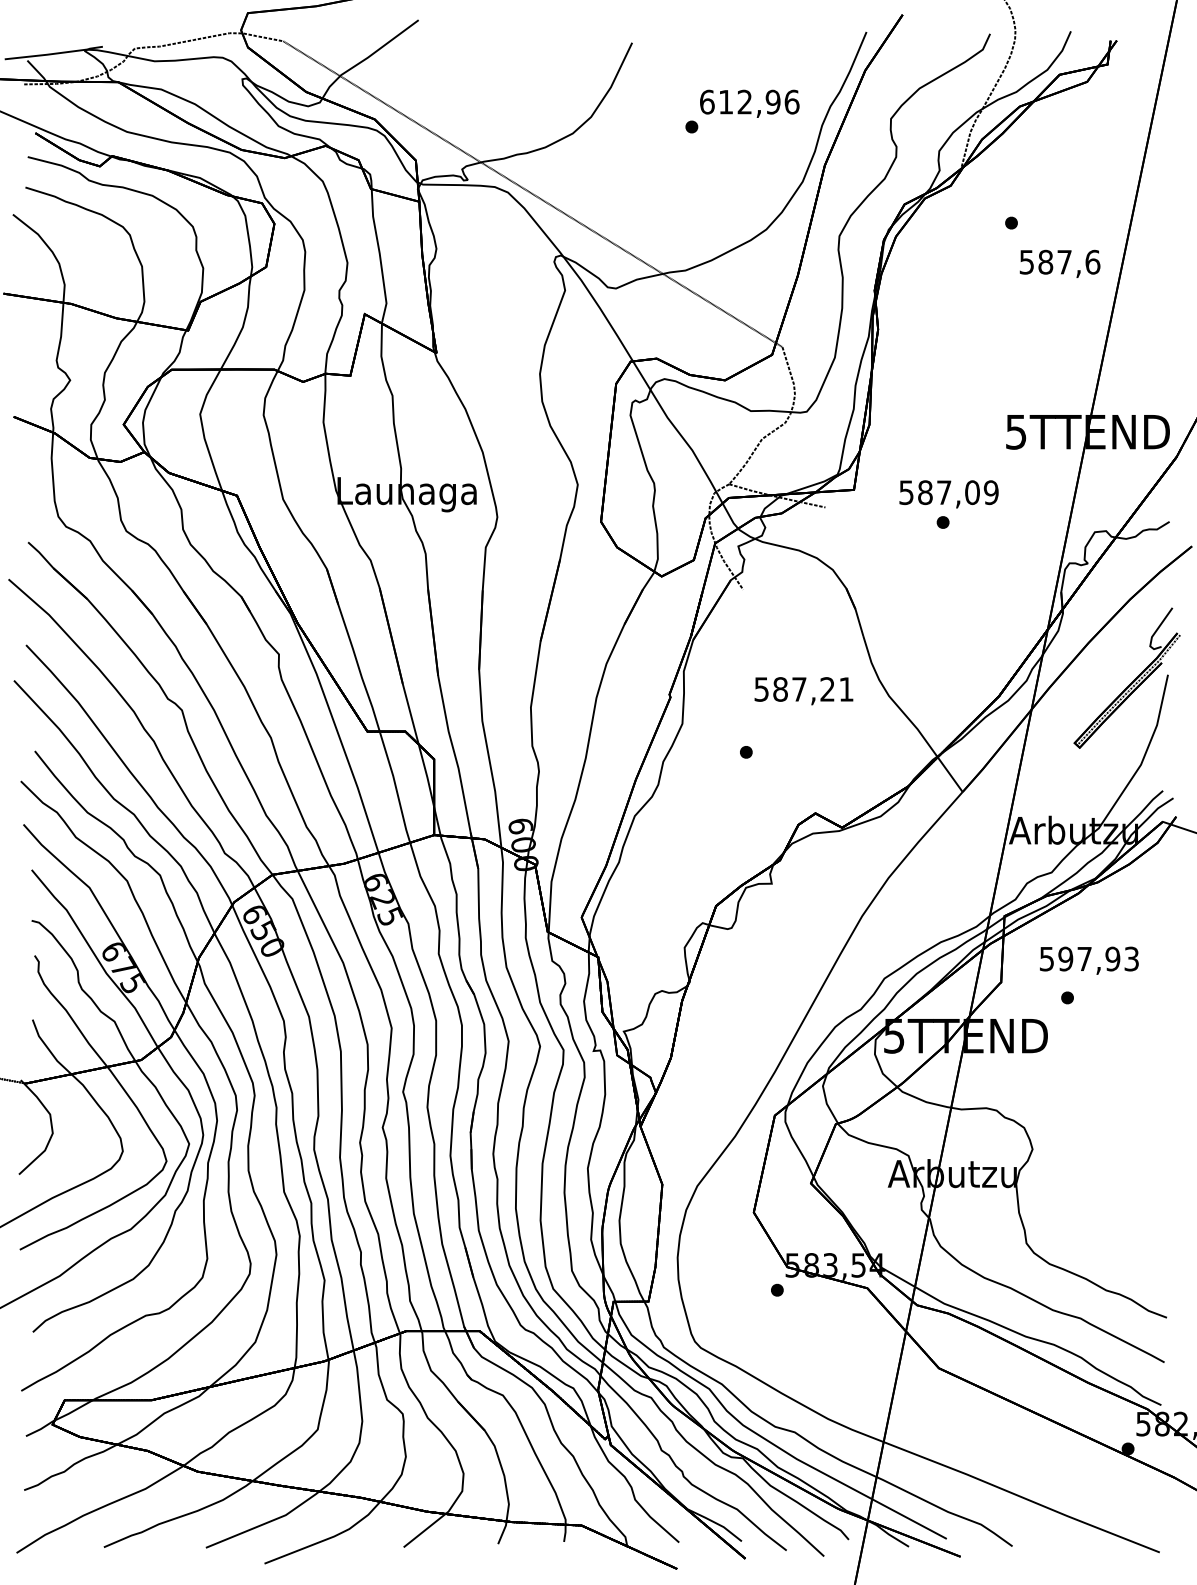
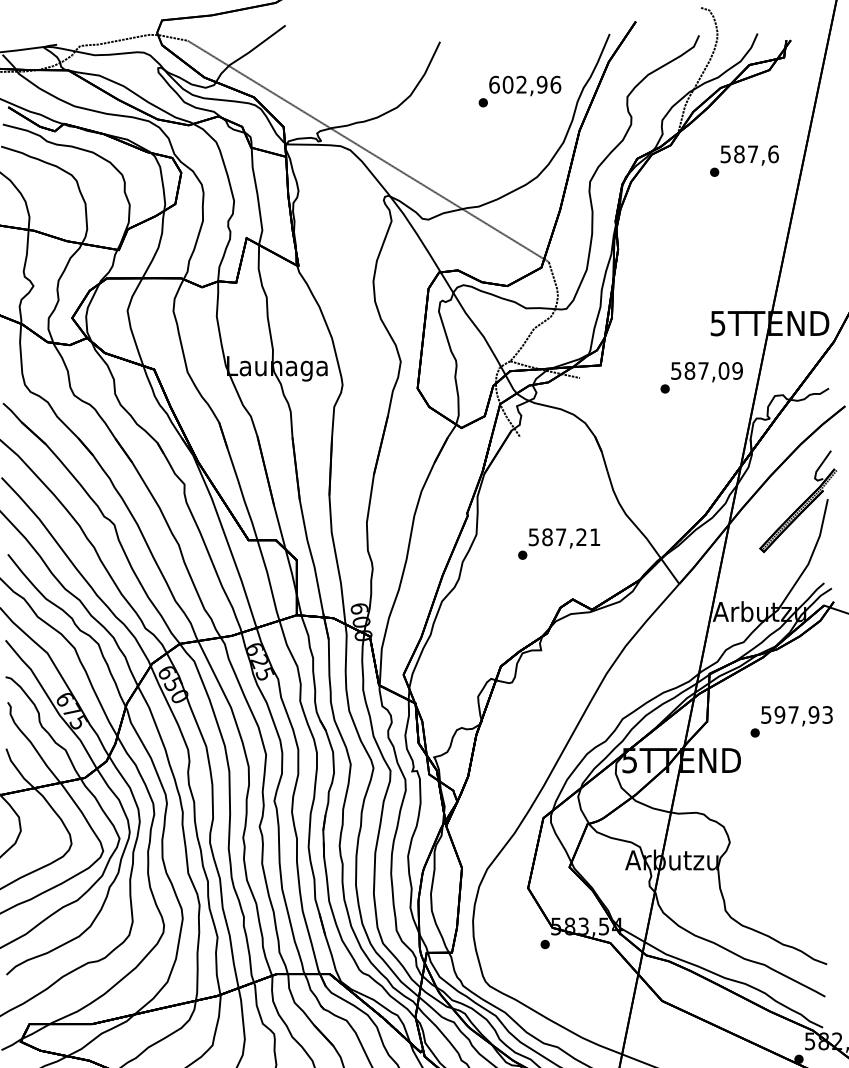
text: (725, 101) -> (507, 84), 612,96 -> 602,96
text: (1059, 263) -> (749, 155), moved
text: (948, 494) -> (706, 372), moved
text: (803, 691) -> (564, 538), moved
text: (1089, 960) -> (797, 716), moved

